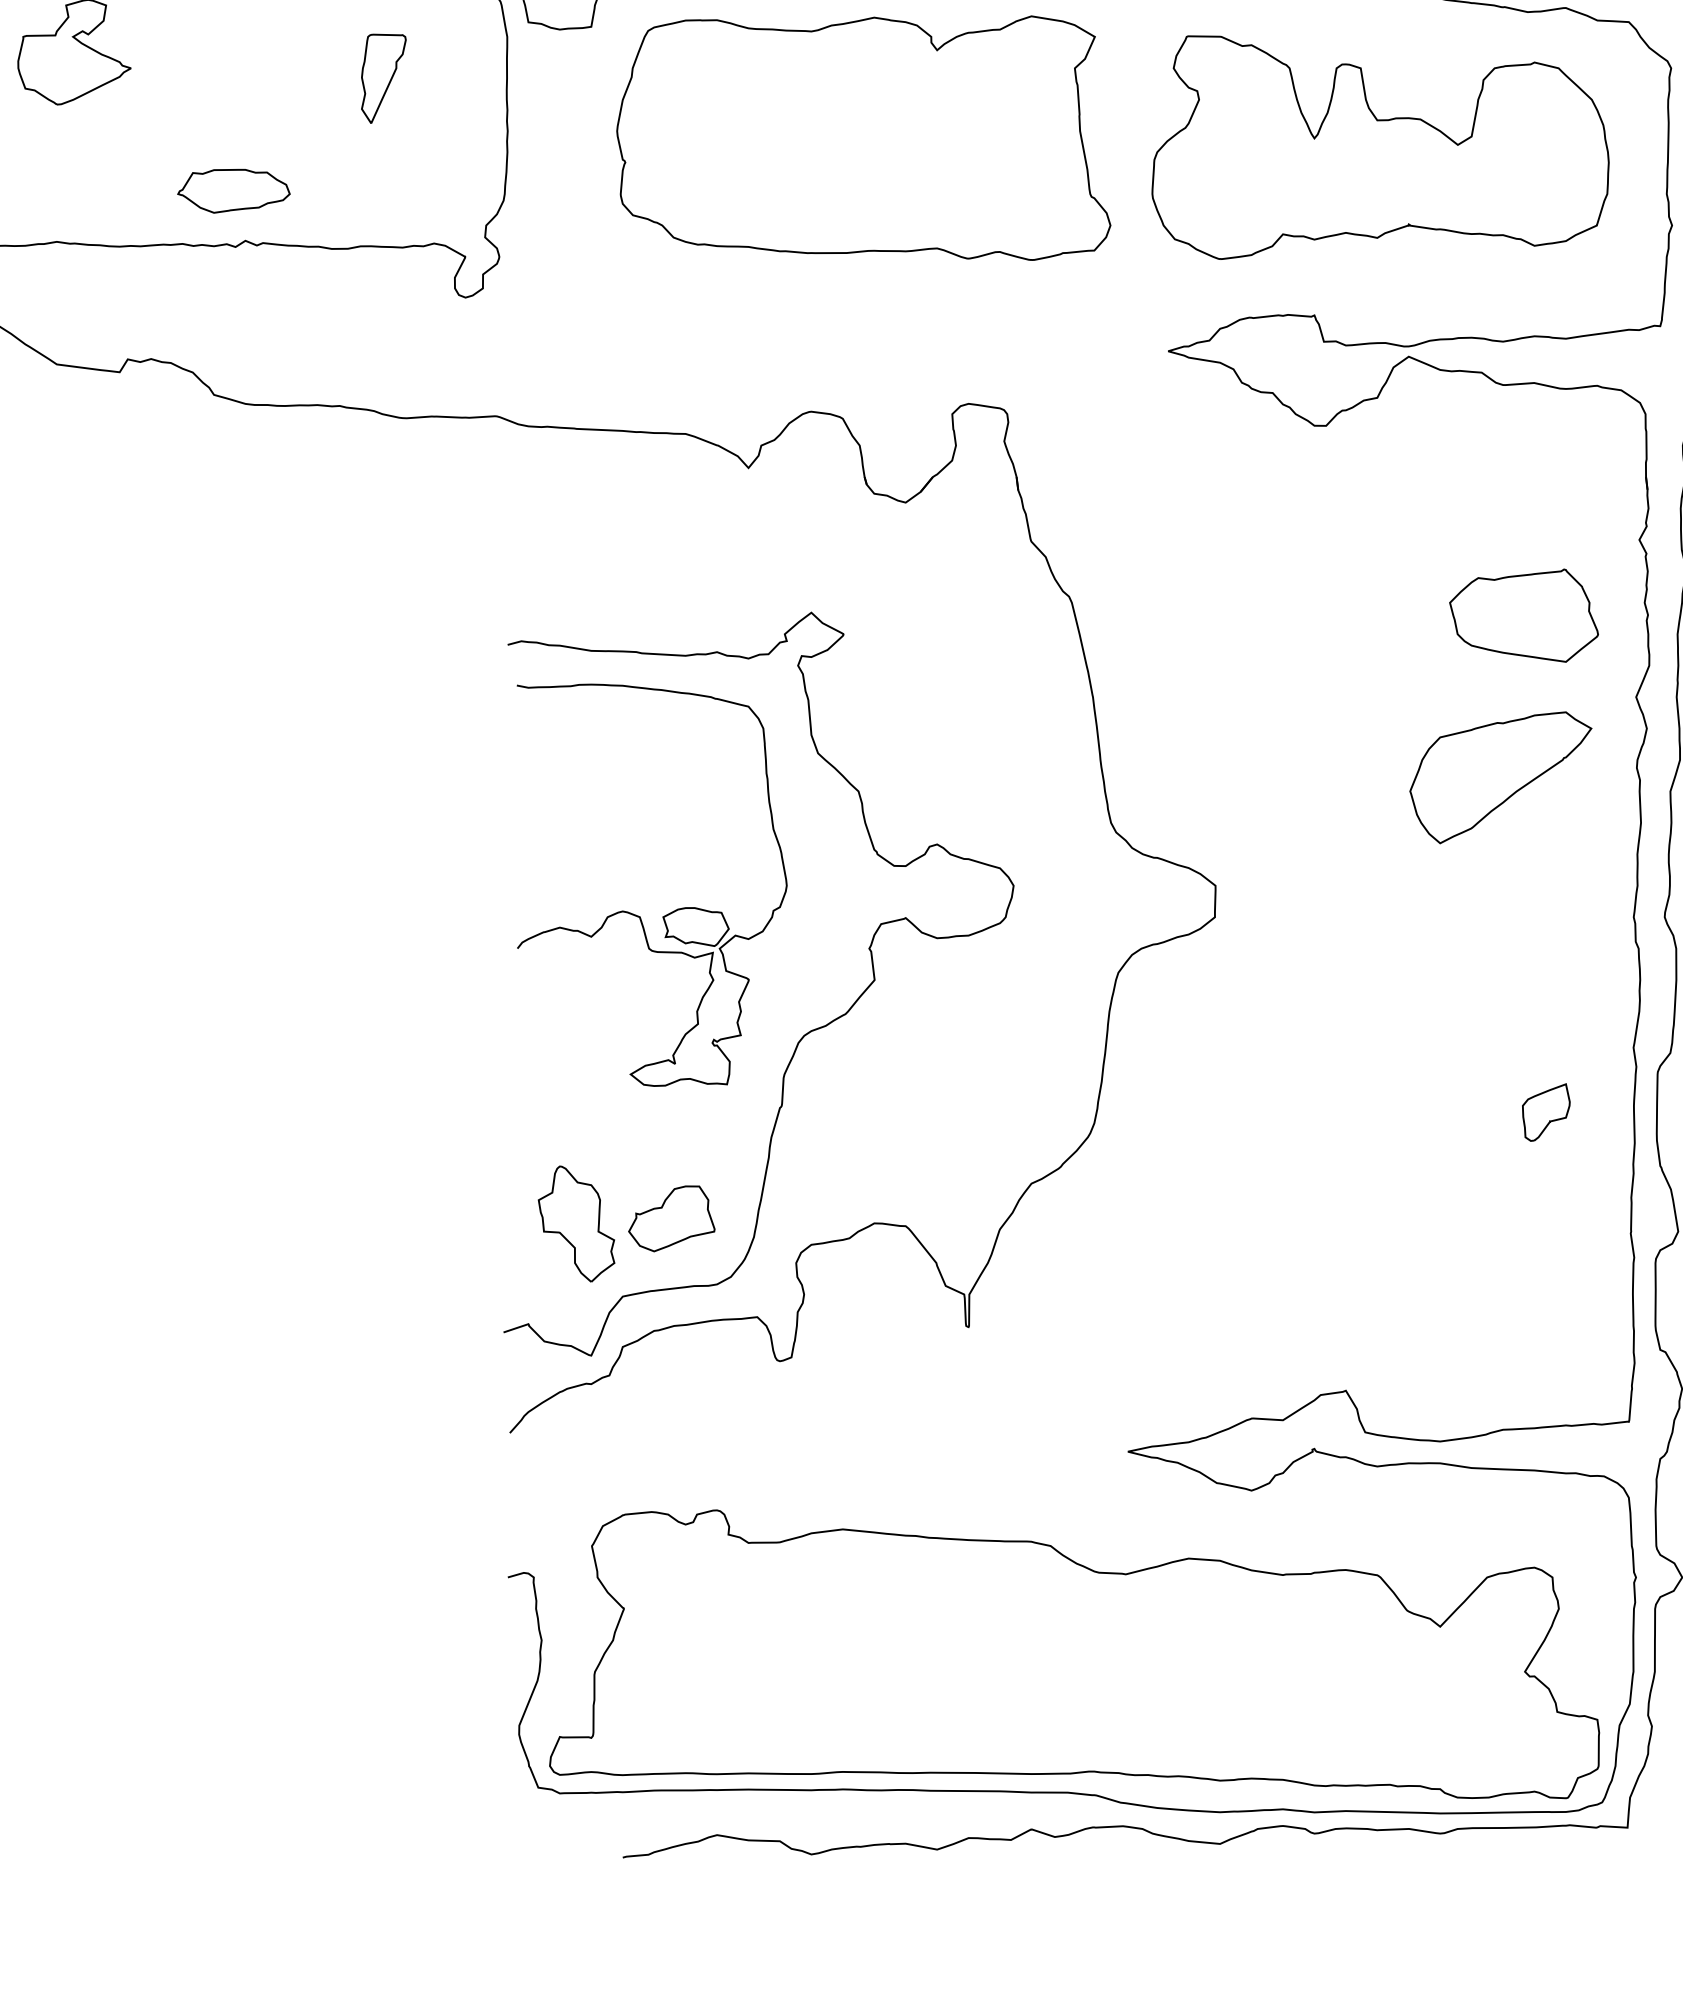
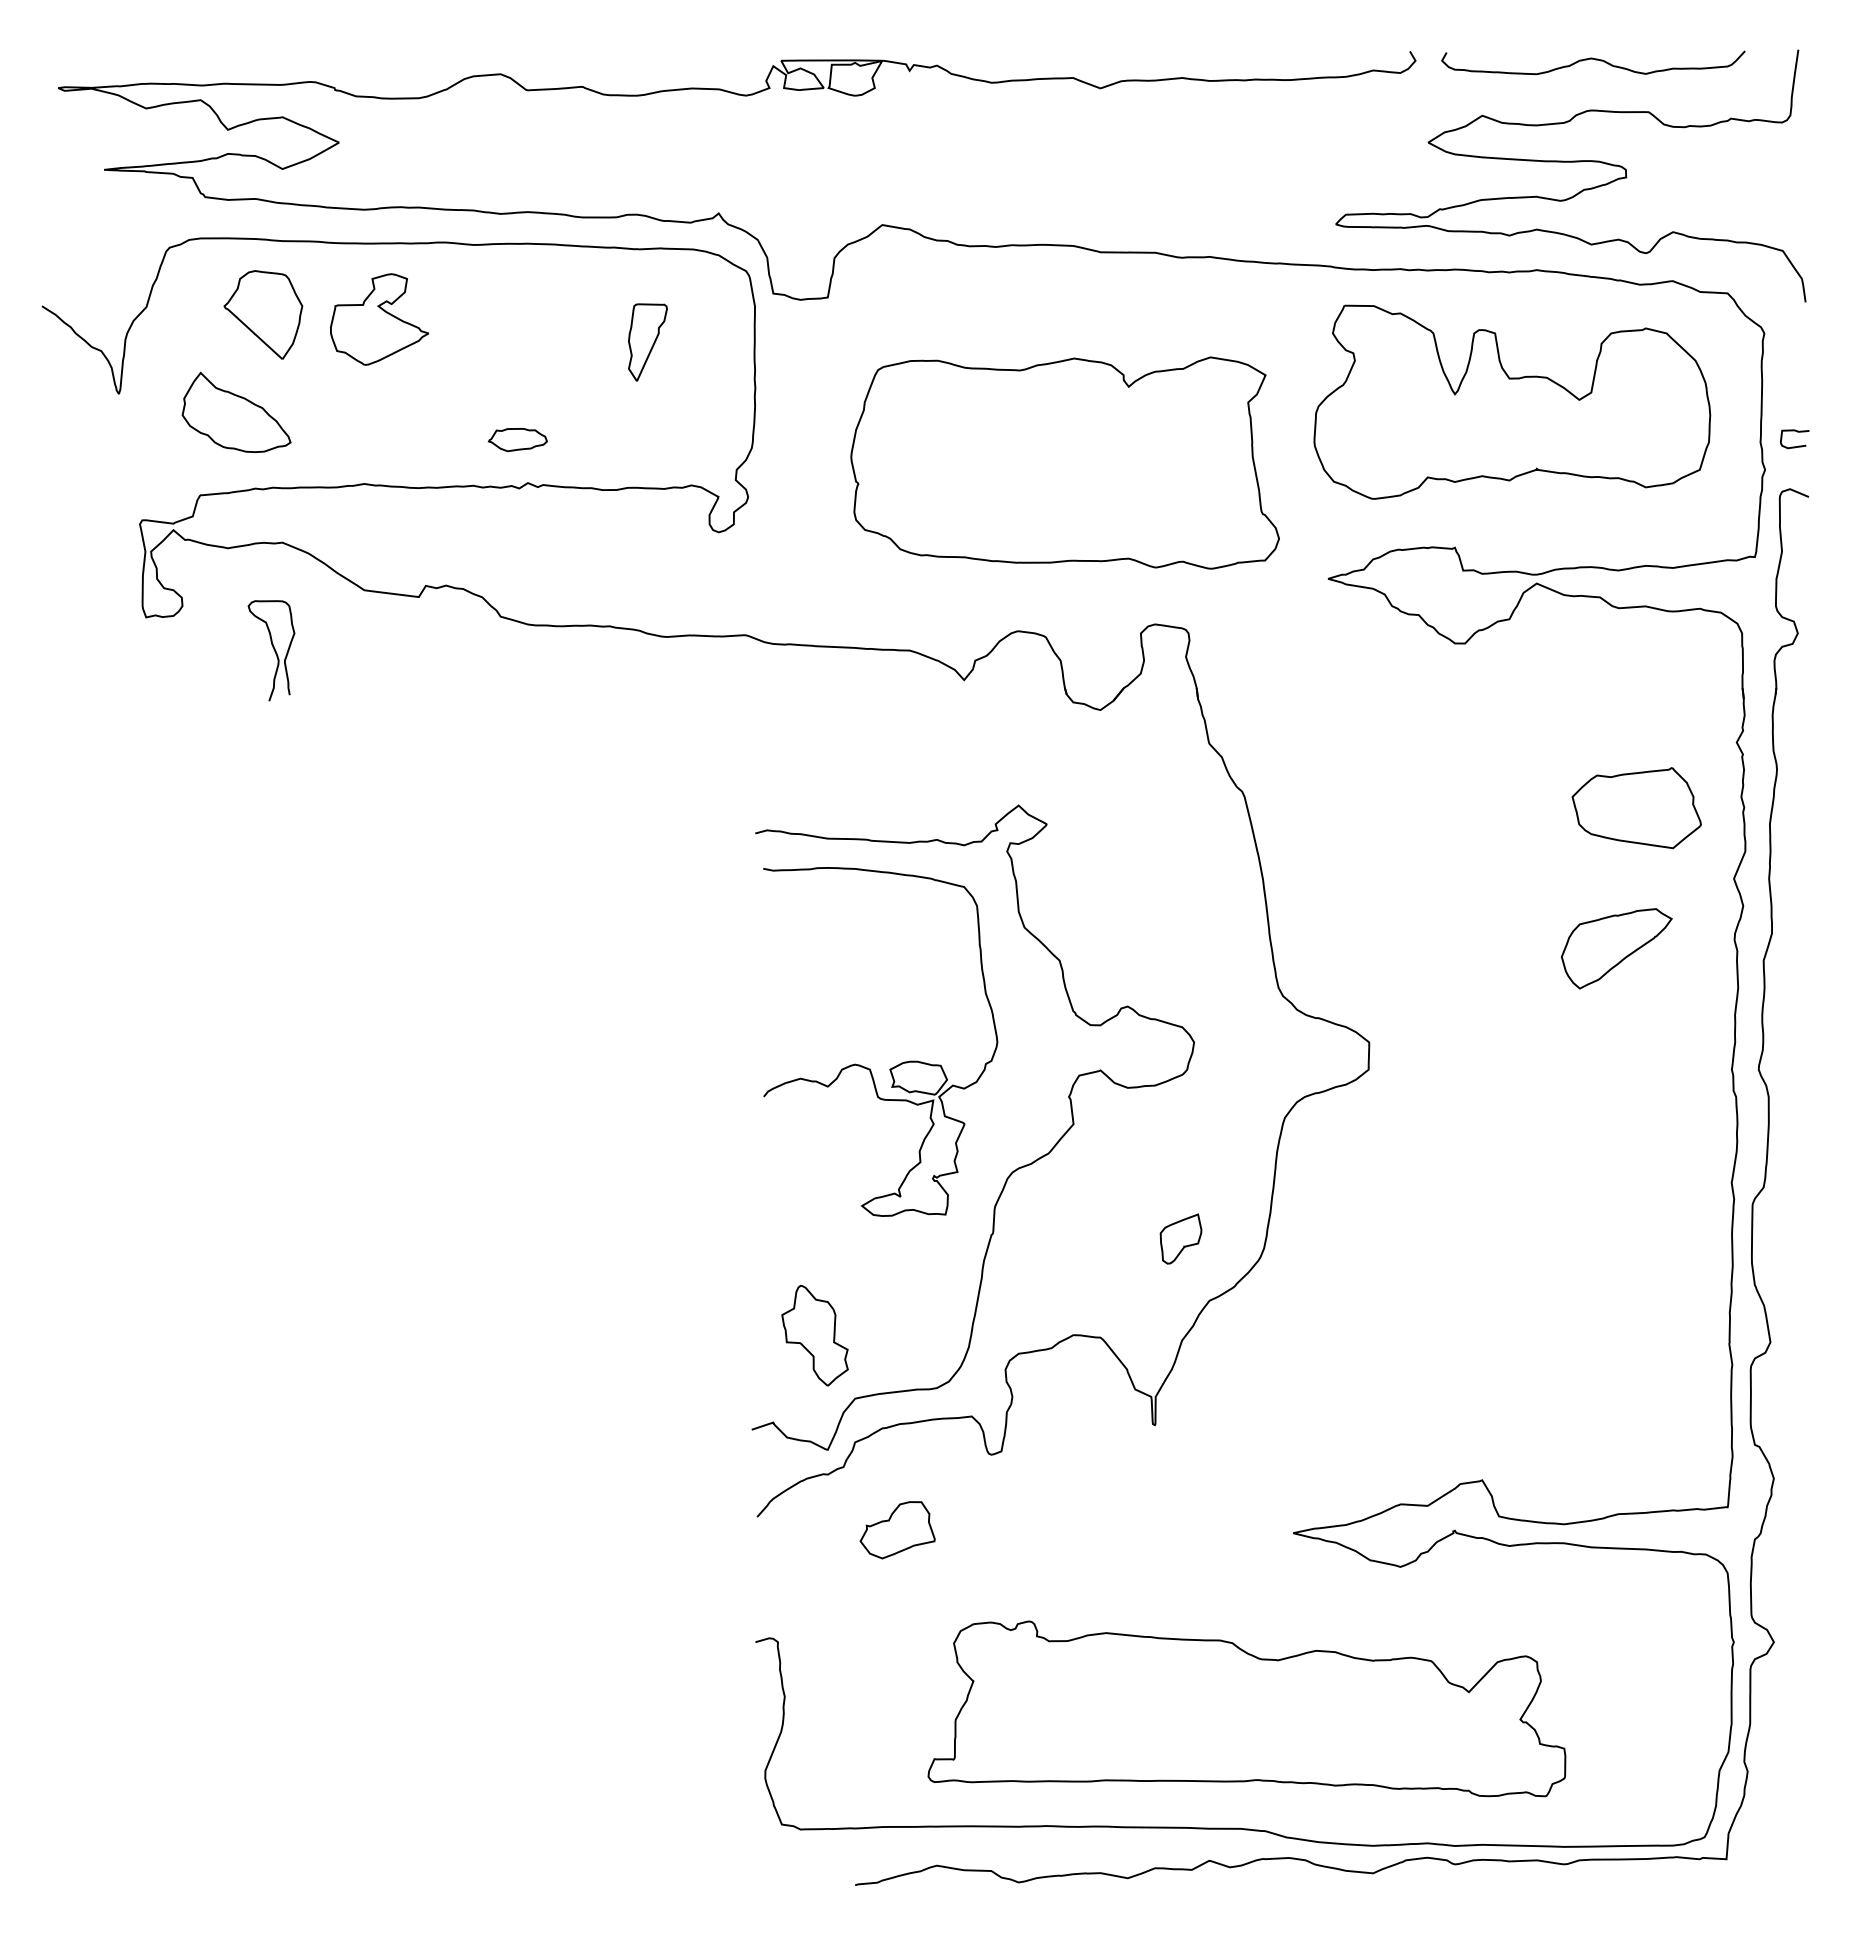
part: (863, 137) -> (1064, 462), moved
part: (233, 190) -> (517, 439), size x0.6
part: (1500, 777) -> (1616, 948), size x0.7
part: (1545, 1111) -> (1180, 1238), moved
part: (671, 1219) -> (897, 1530), moved
part: (1074, 1653) -> (1246, 1708), size x0.7

